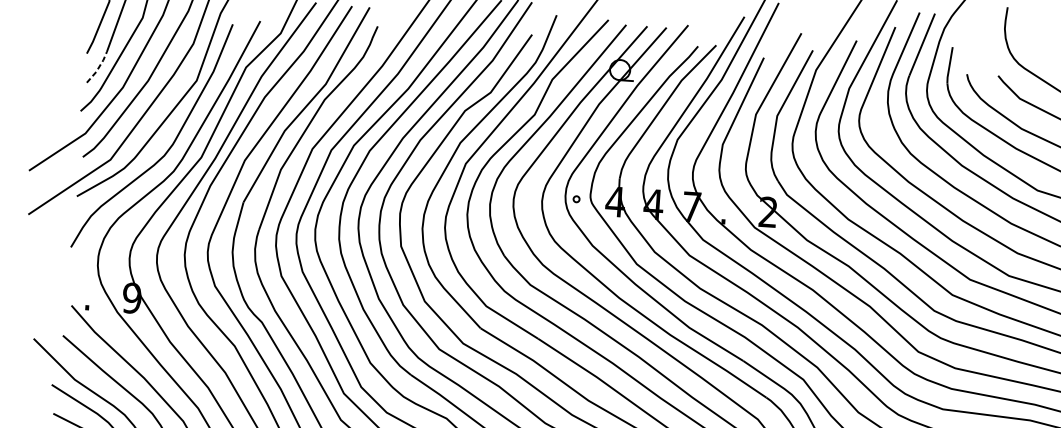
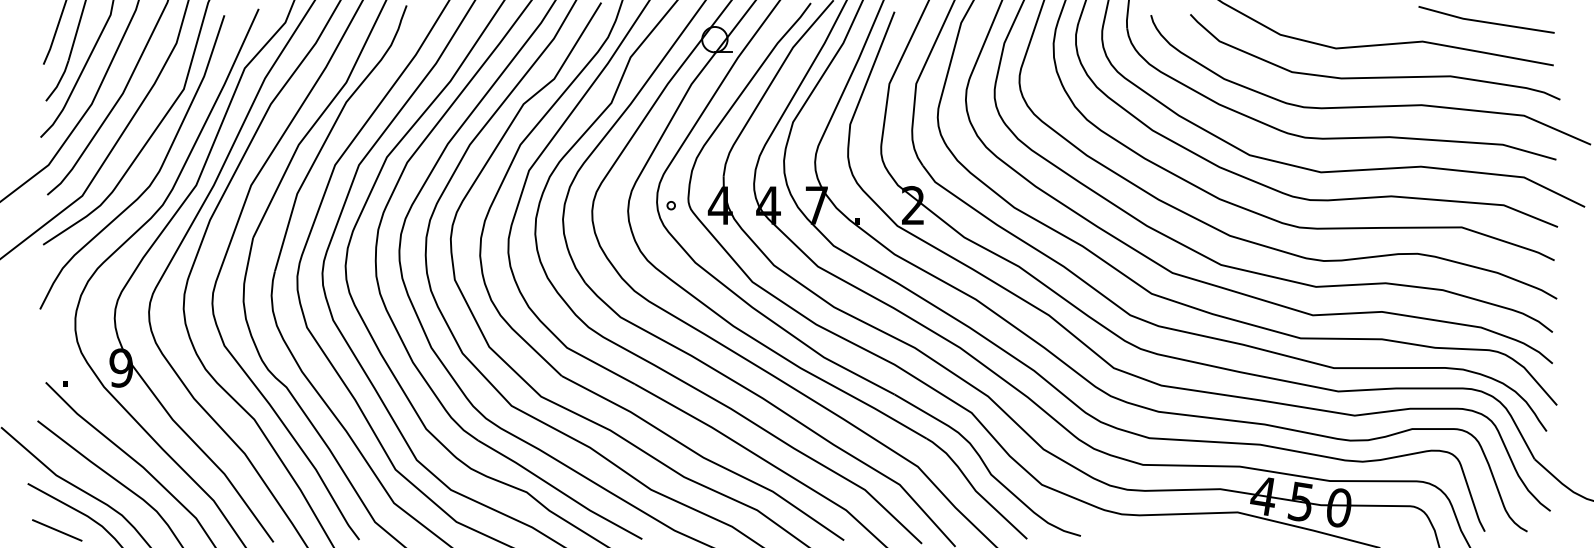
line: (98, 67) -> (59, 81), dashed -> solid

